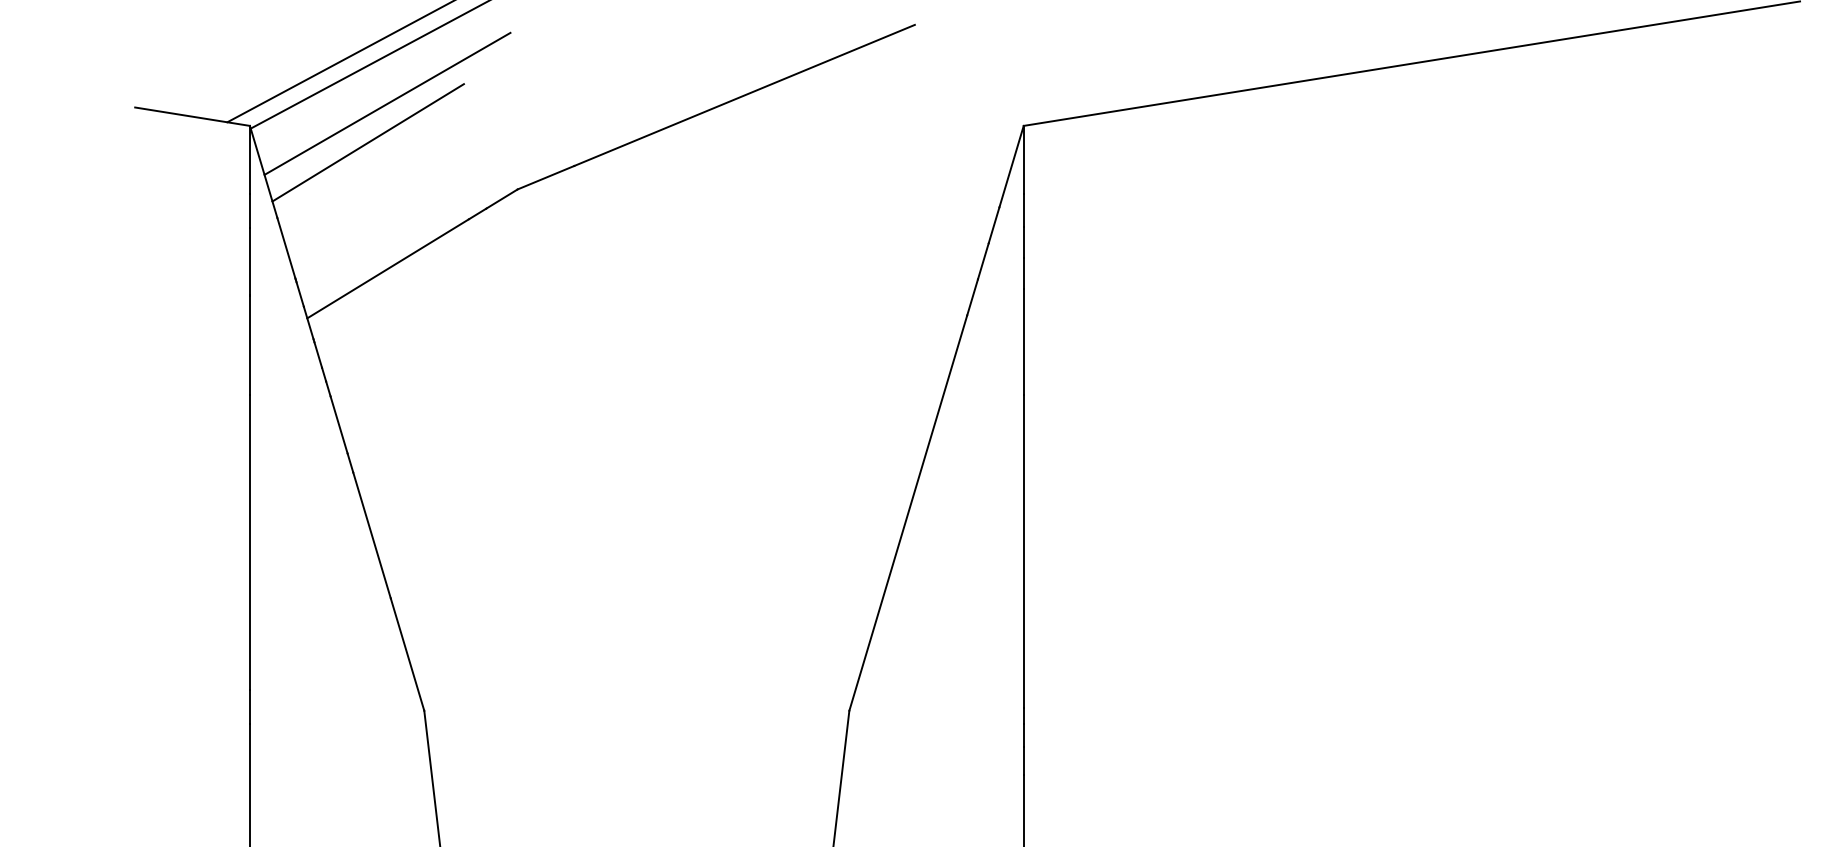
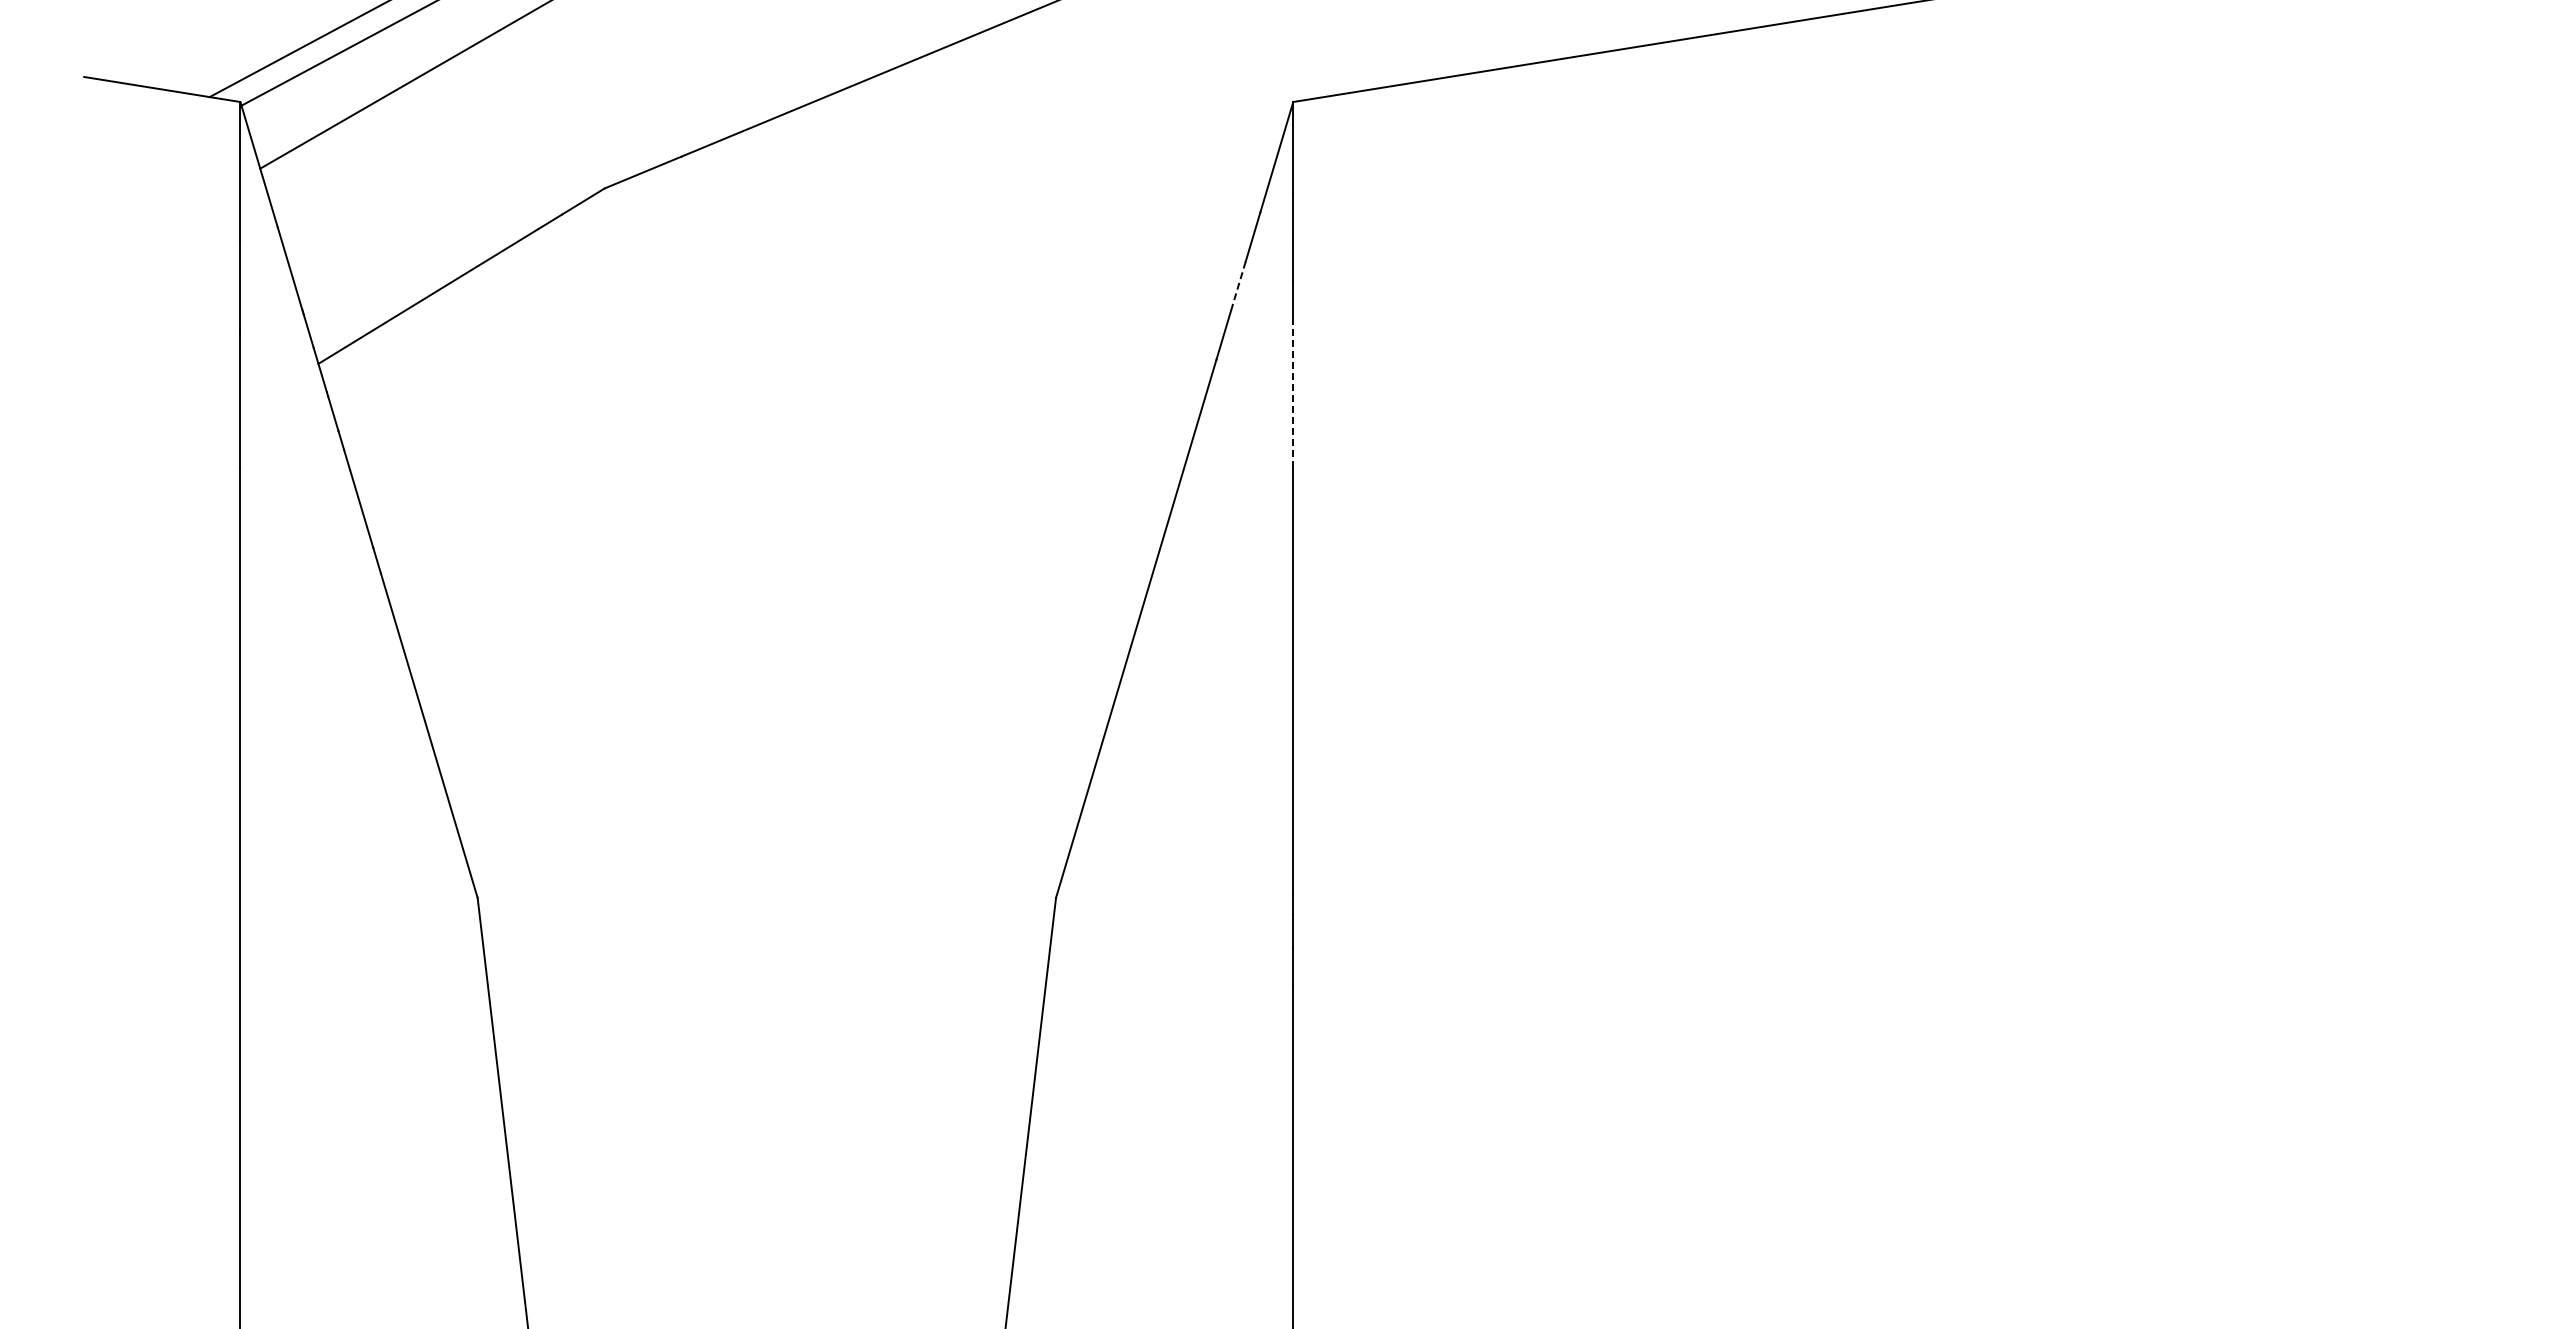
line: (368, 142) -> (401, 124), removed
line: (983, 261) -> (1238, 286), solid -> dashed
line: (1023, 341) -> (1293, 395), solid -> dashed

